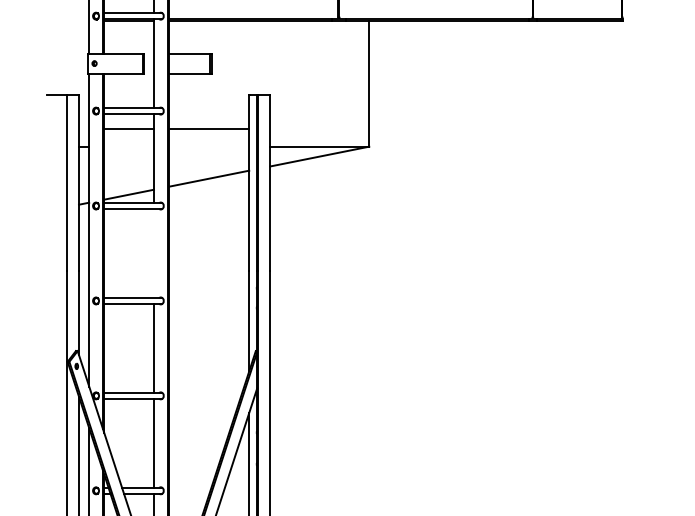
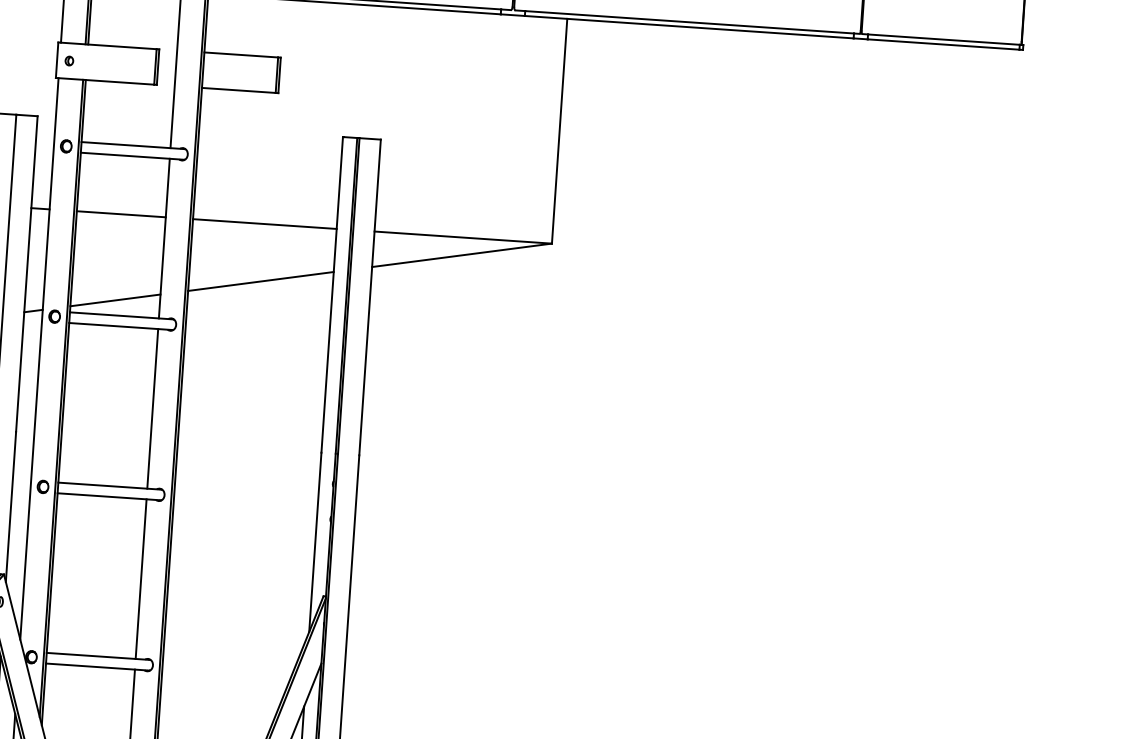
line: (128, 128) -> (120, 213), moved
line: (209, 128) -> (265, 223), moved
line: (153, 252) -> (152, 407), added

